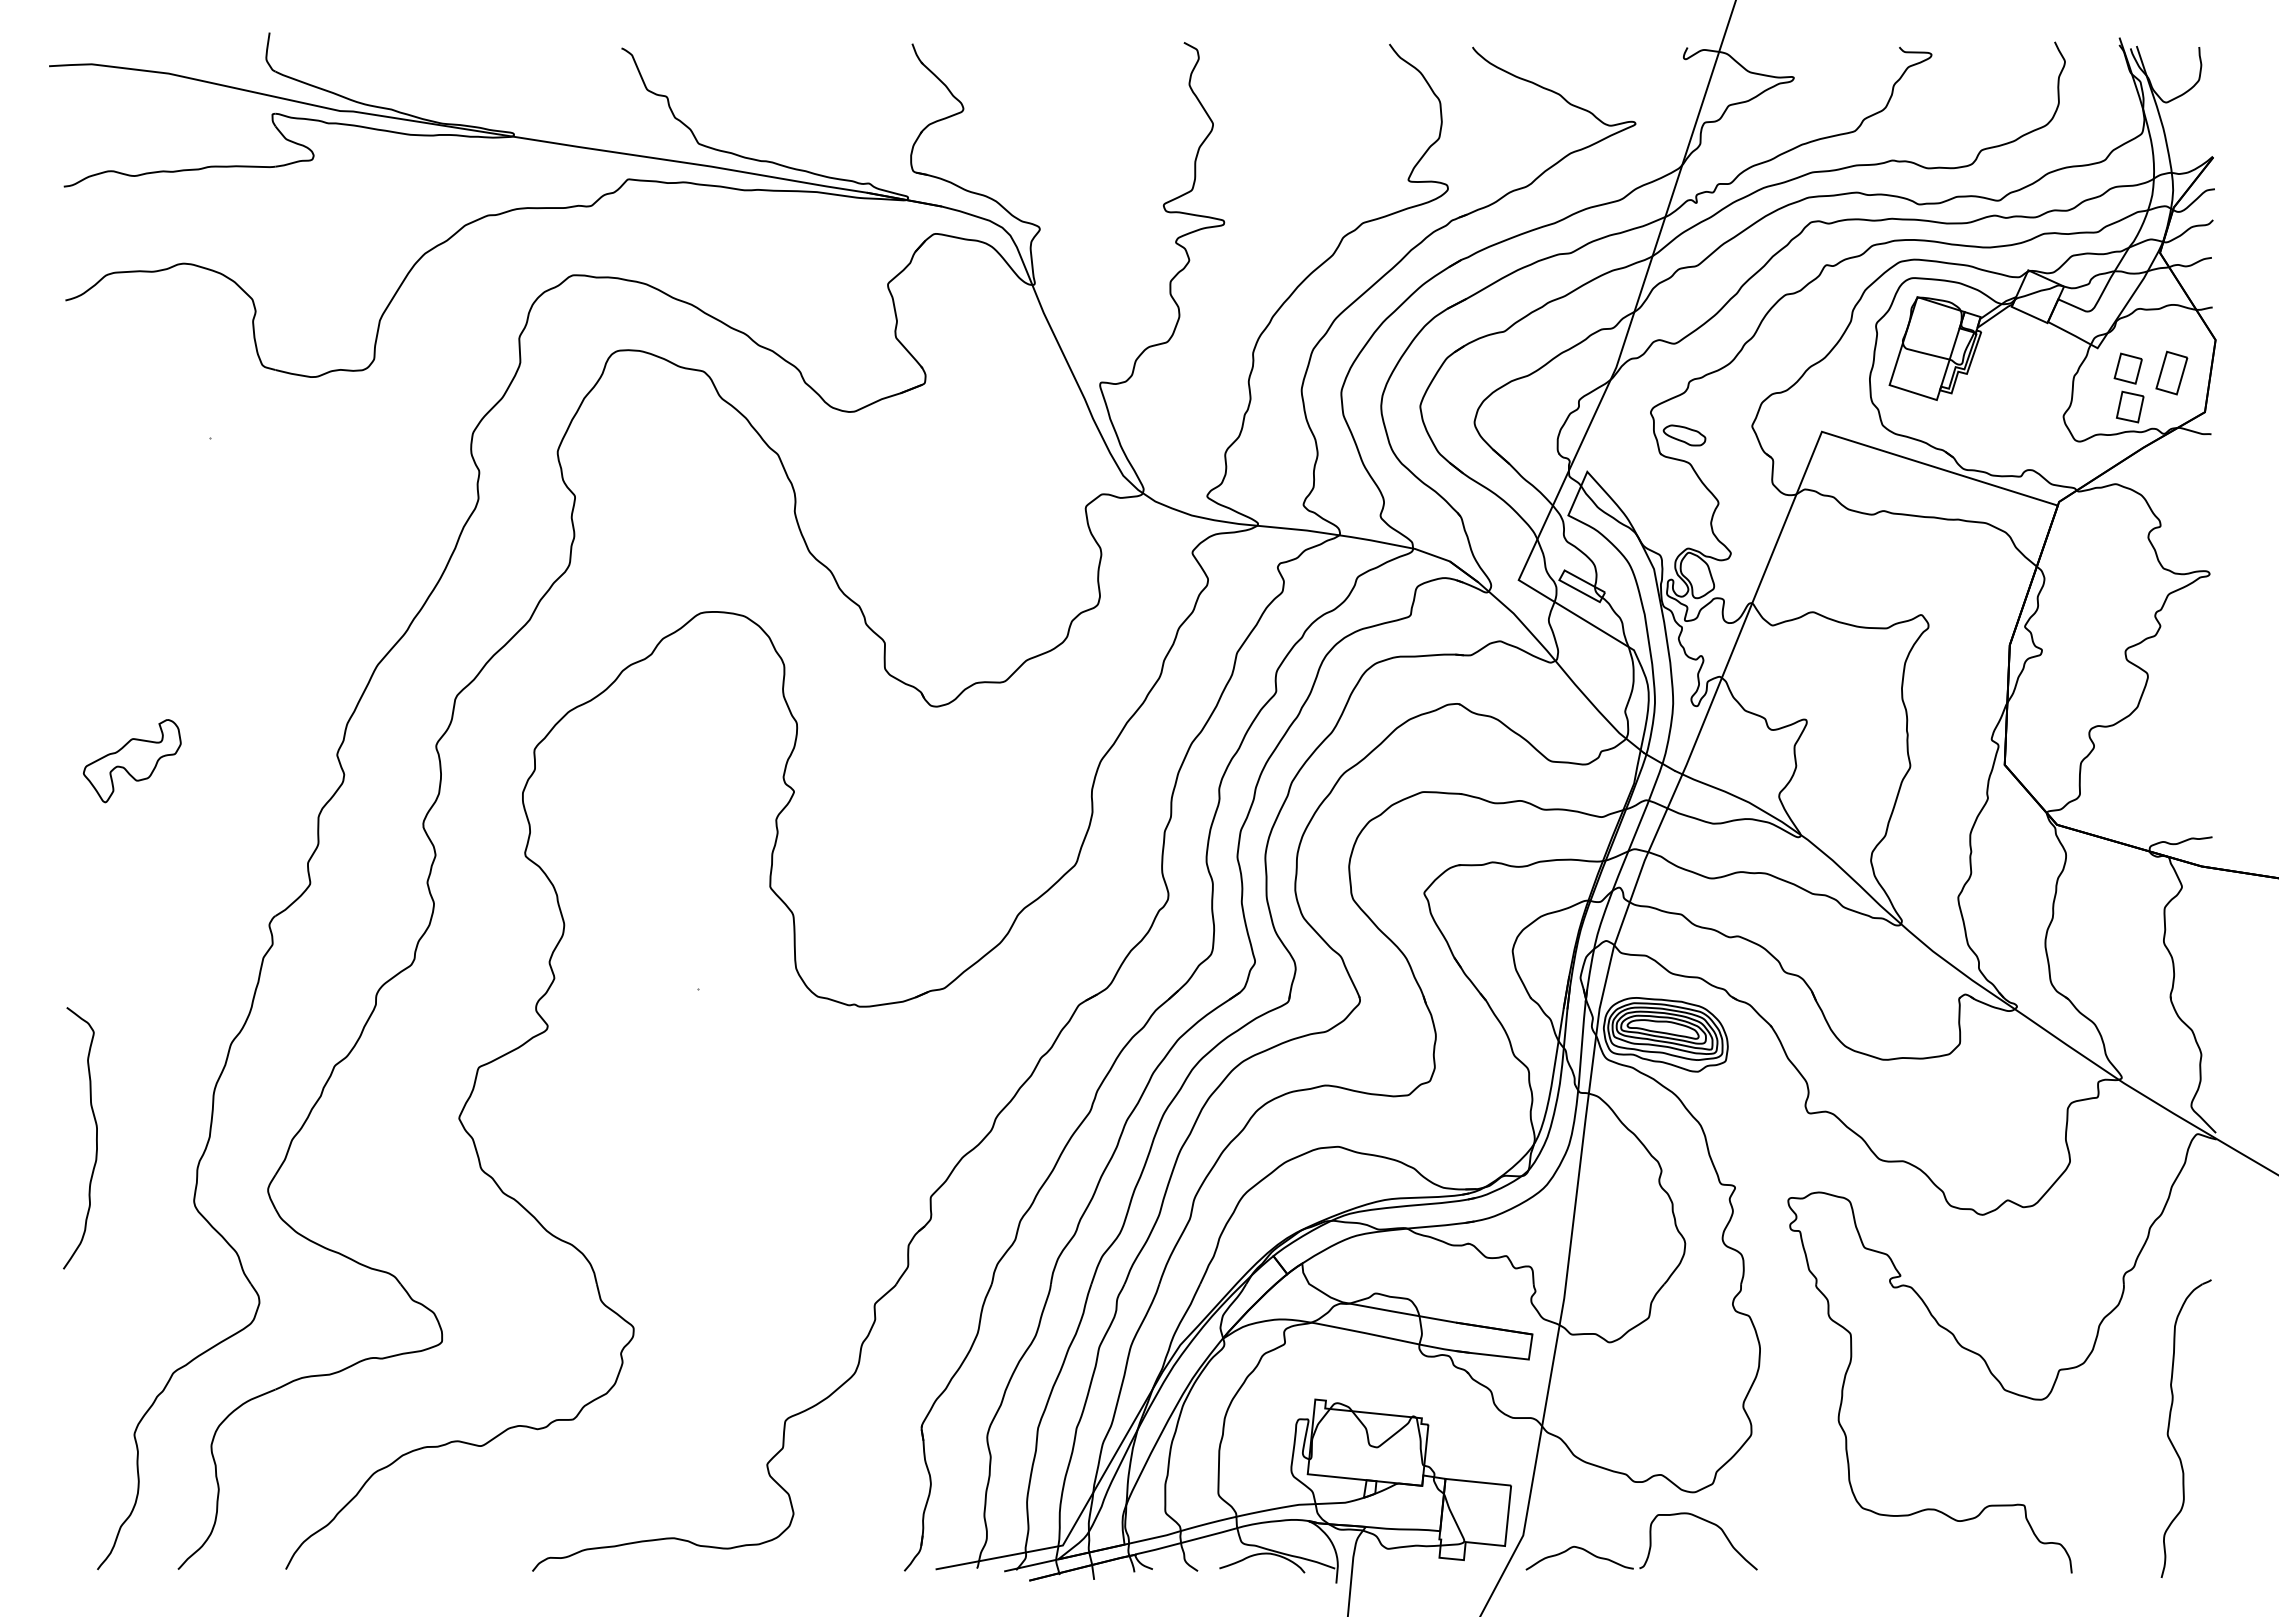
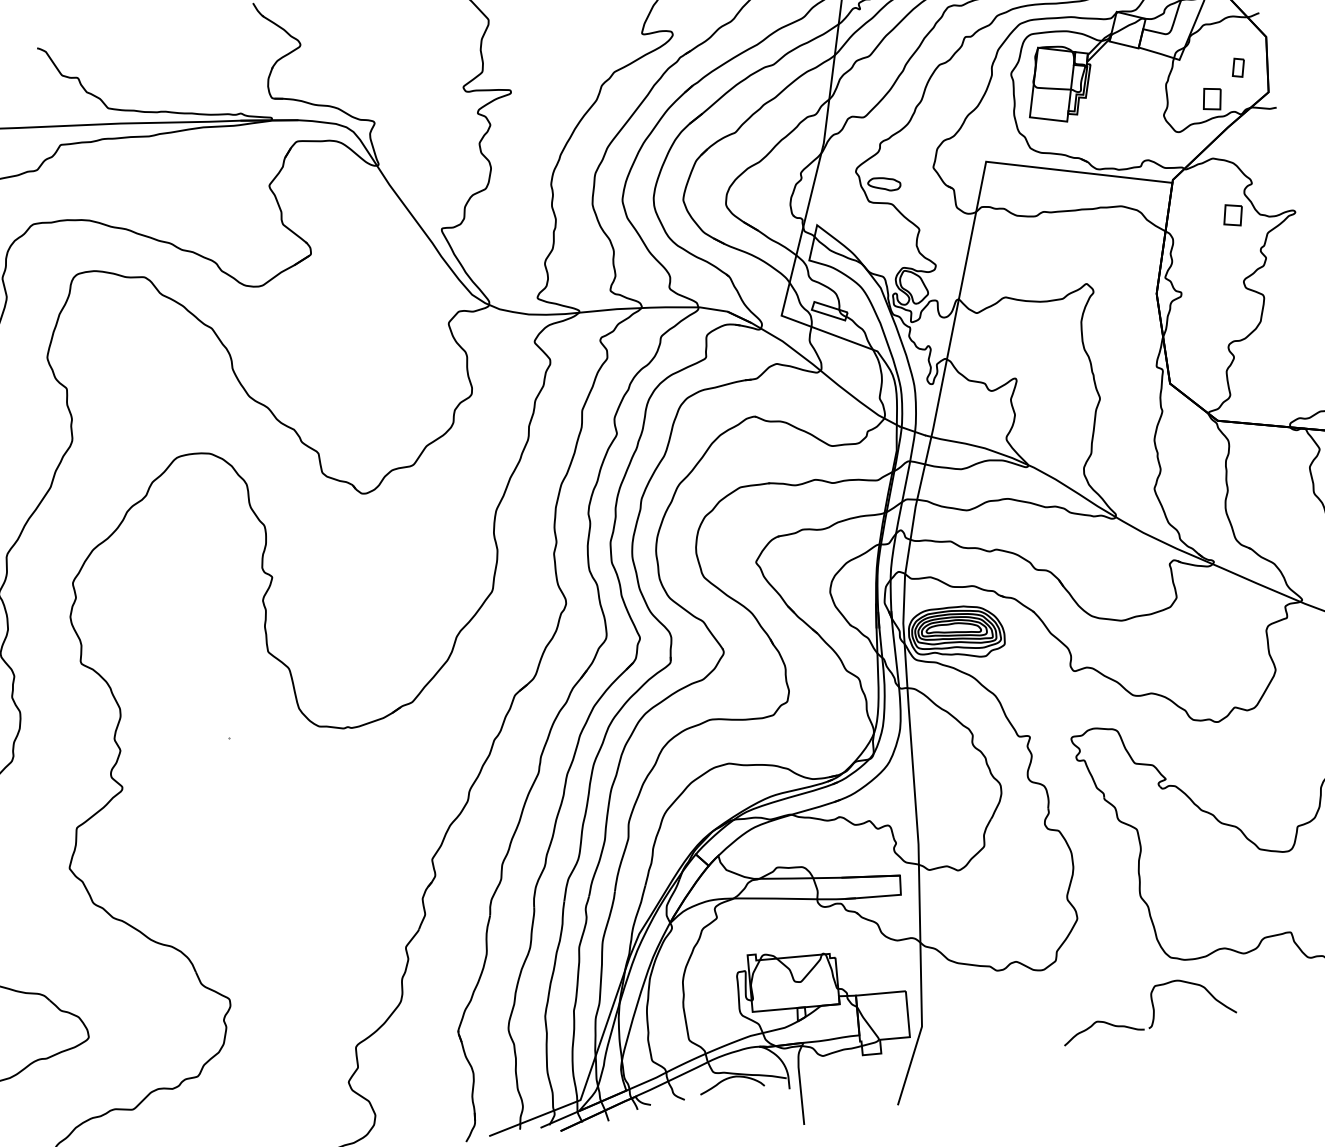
part: (2127, 368) -> (1232, 215), moved
part: (2171, 372) -> (1238, 67), size x0.6
part: (1649, 1541) -> (1152, 1007), moved

